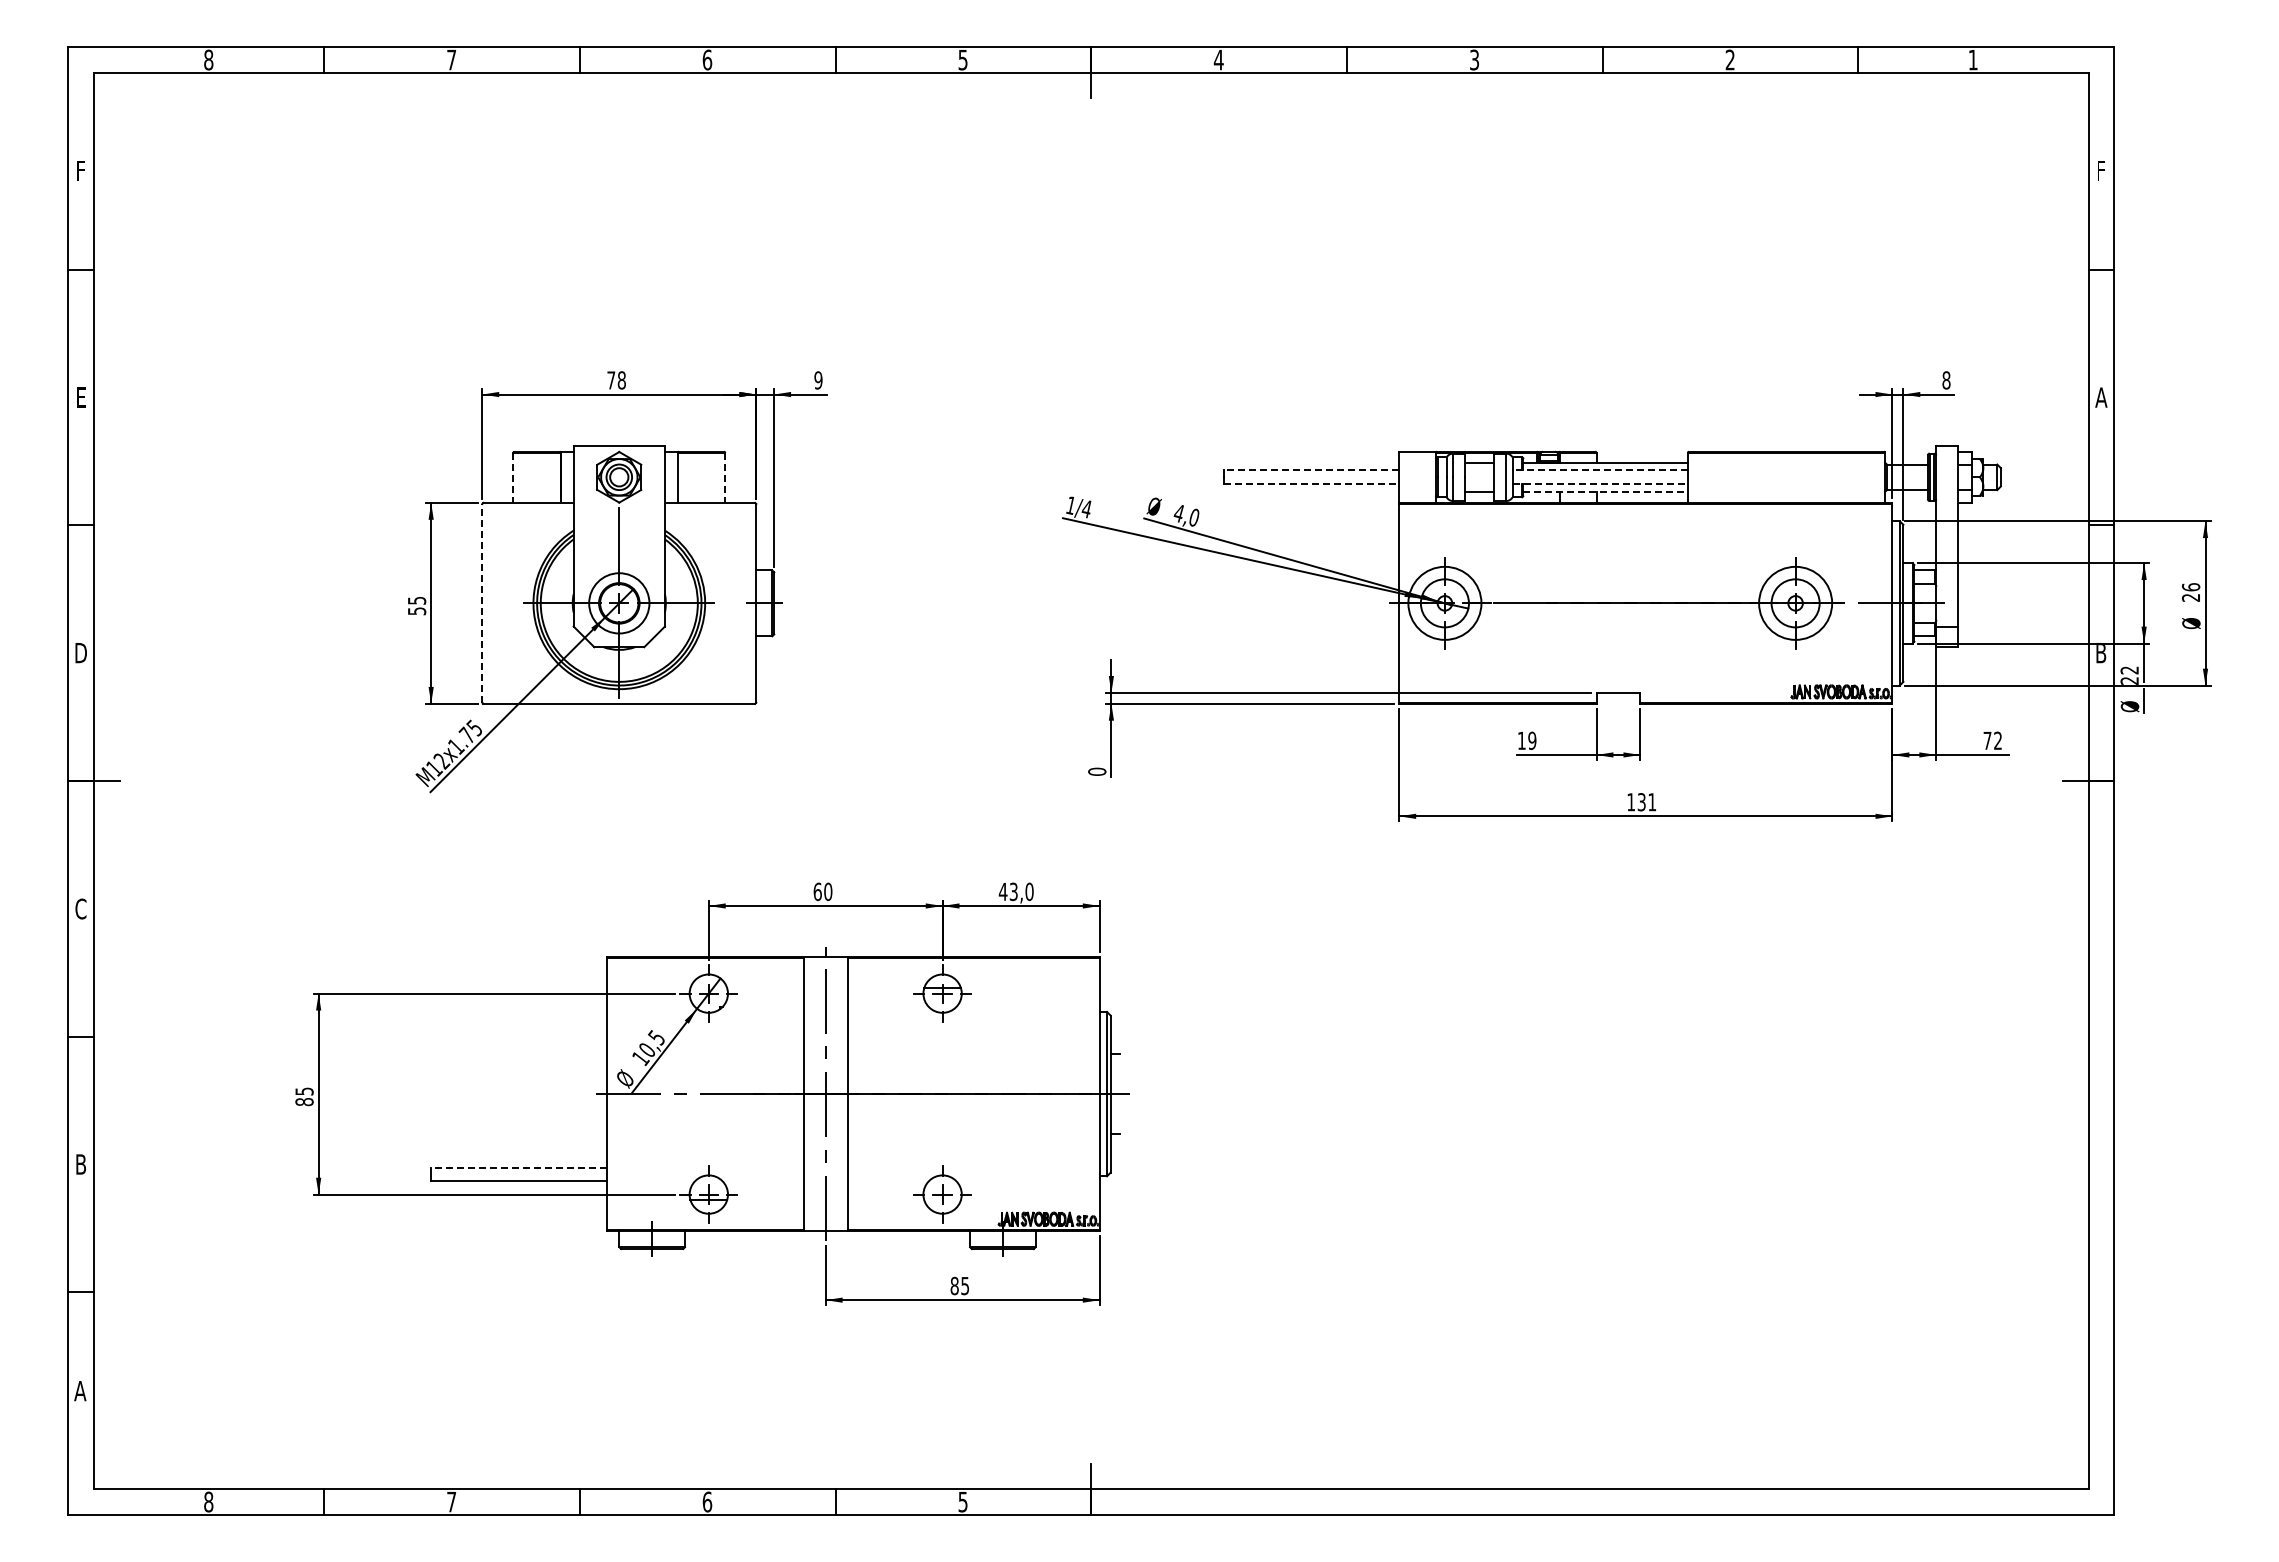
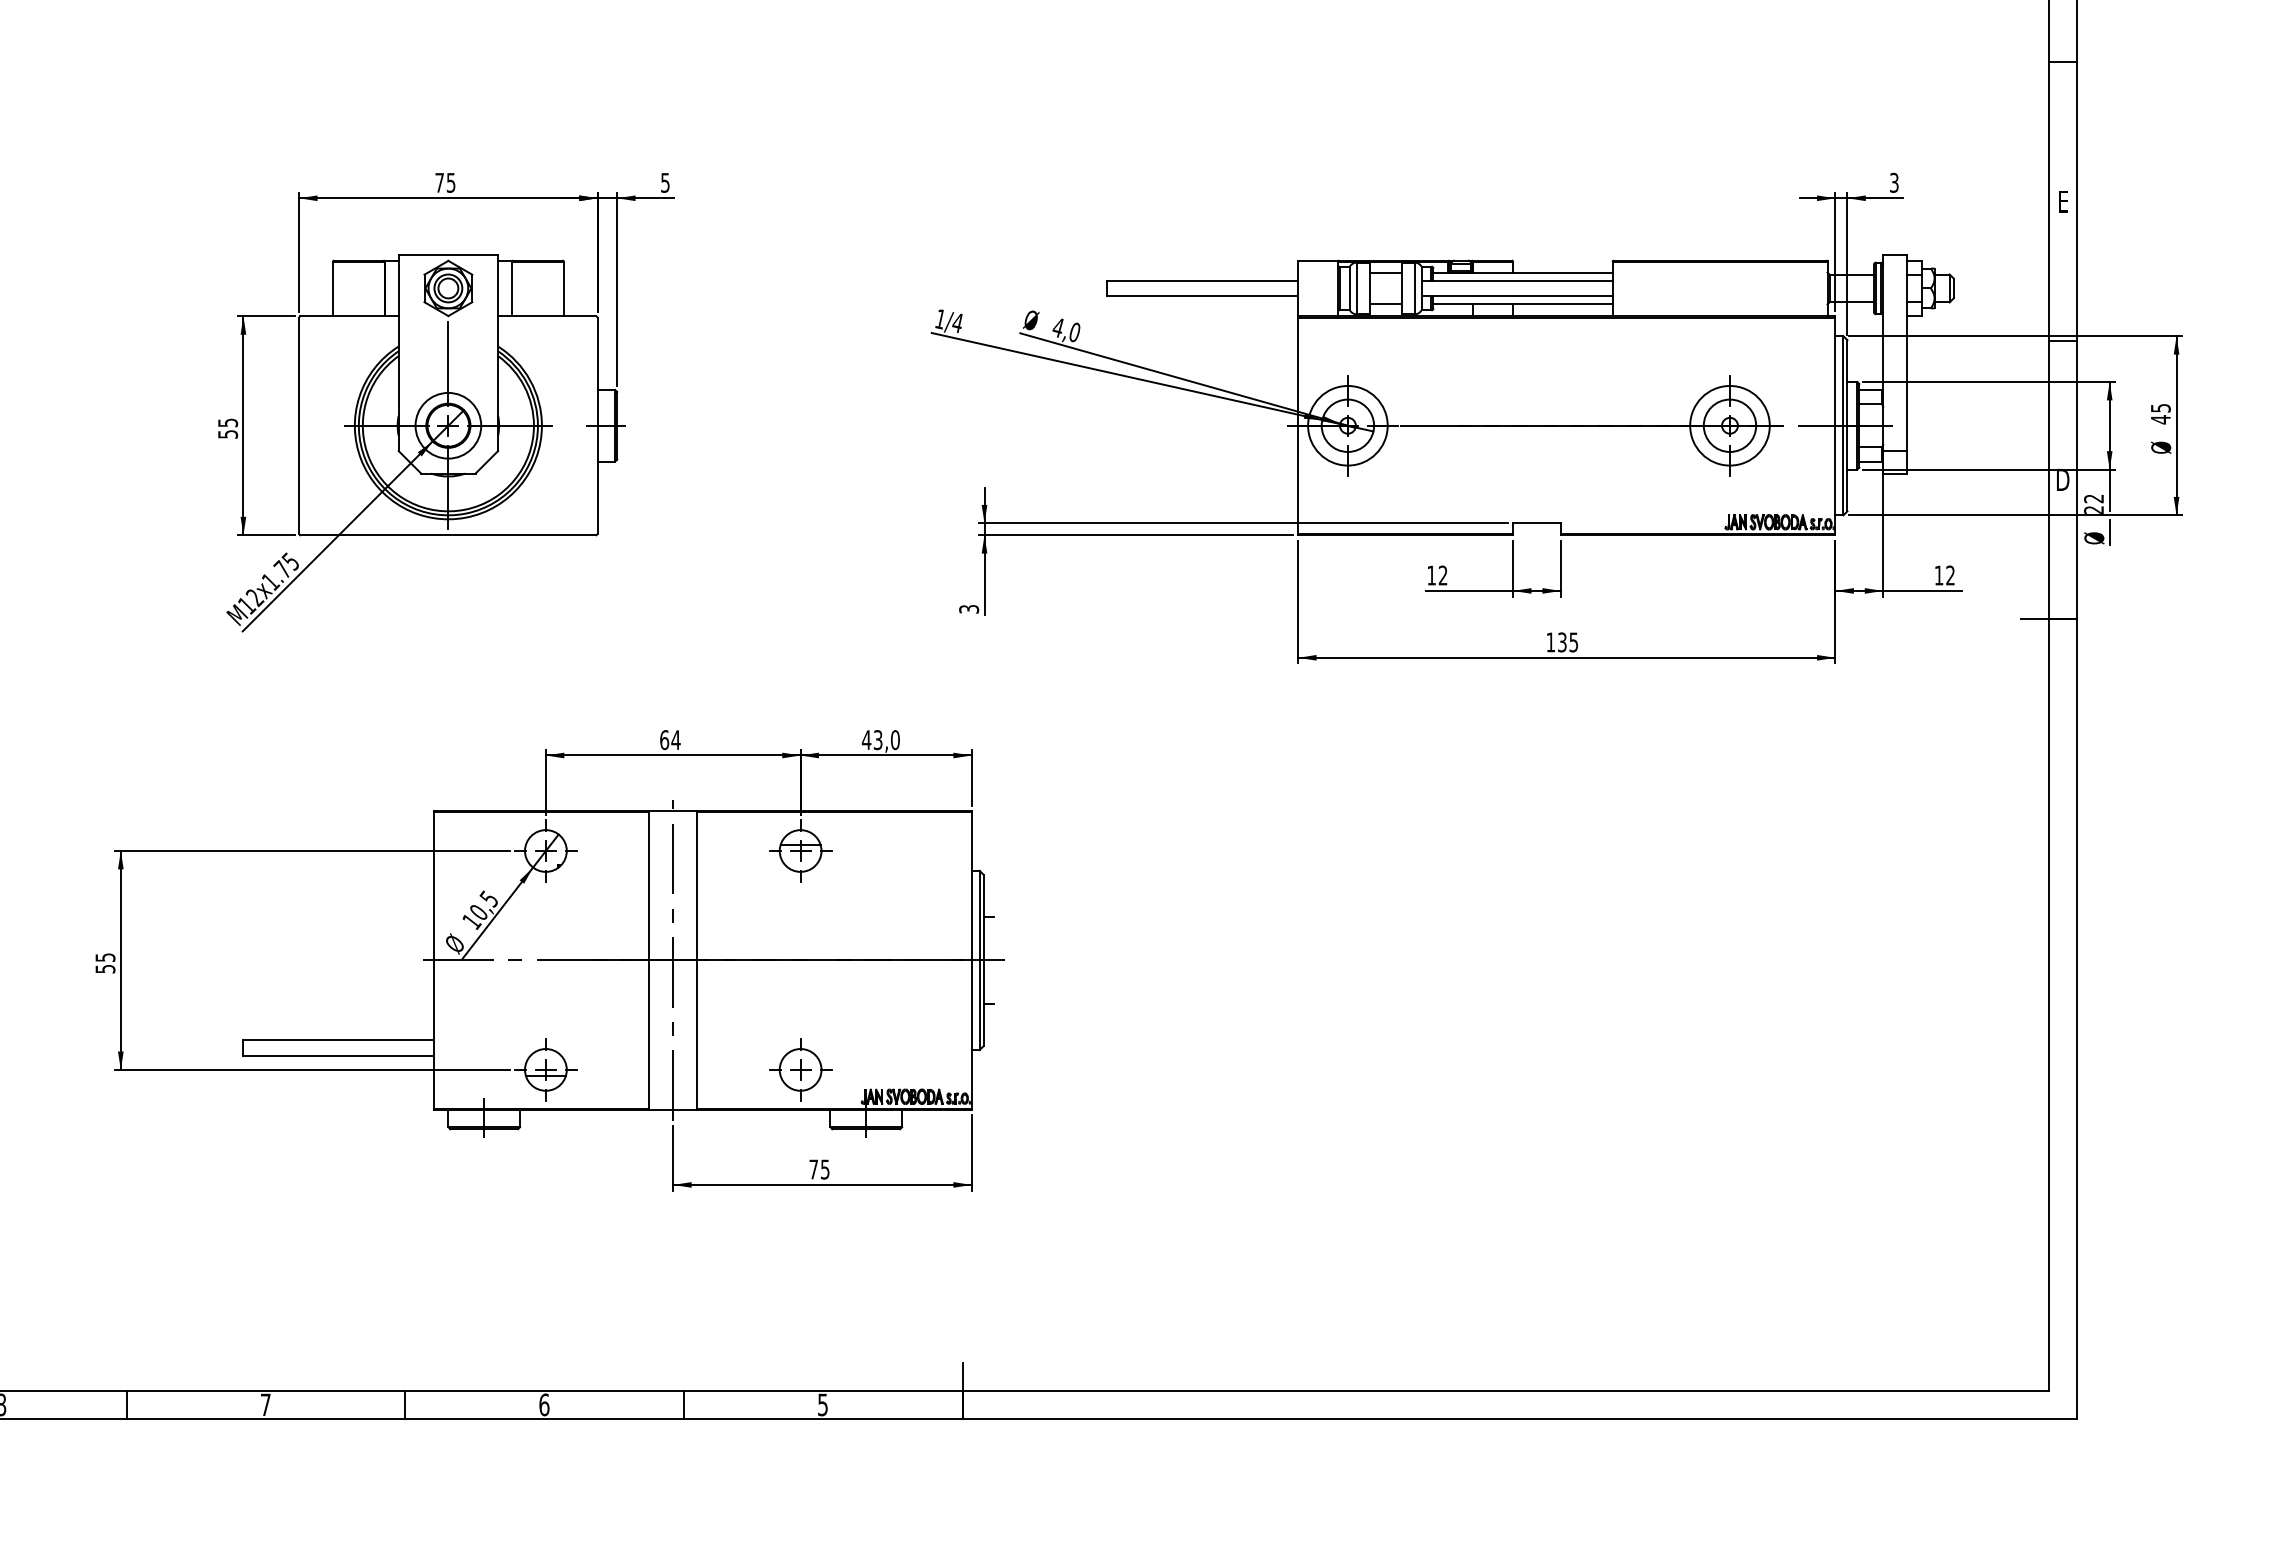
text: (621, 380) -> (450, 182), 78 -> 75
text: (818, 380) -> (665, 182), 9 -> 5
text: (1946, 380) -> (1894, 182), 8 -> 3
text: (2101, 397) -> (2063, 201), A -> E
line: (1311, 470) -> (1202, 281), dashed -> solid
line: (1600, 470) -> (1517, 281), dashed -> solid
line: (513, 478) -> (333, 289), dashed -> solid
line: (725, 478) -> (564, 289), dashed -> solid
line: (1311, 484) -> (1202, 296), dashed -> solid
line: (1600, 484) -> (1517, 296), dashed -> solid
line: (1606, 491) -> (1523, 303), dashed -> solid
text: (2190, 592) -> (2160, 413), 26 -> 45
line: (482, 602) -> (299, 424), dashed -> solid
text: (2101, 654) -> (2063, 481), B -> D
text: (1532, 740) -> (1443, 575), 19 -> 12
text: (1987, 740) -> (1939, 575), 72 -> 12
text: (1097, 771) -> (969, 608), 0 -> 3
text: (1652, 802) -> (1574, 642), 131 -> 135
text: (827, 891) -> (675, 739), 60 -> 64
text: (304, 1102) -> (105, 969), 85 -> 55
line: (518, 1167) -> (338, 1040), dashed -> solid
text: (954, 1285) -> (813, 1168), 85 -> 75

